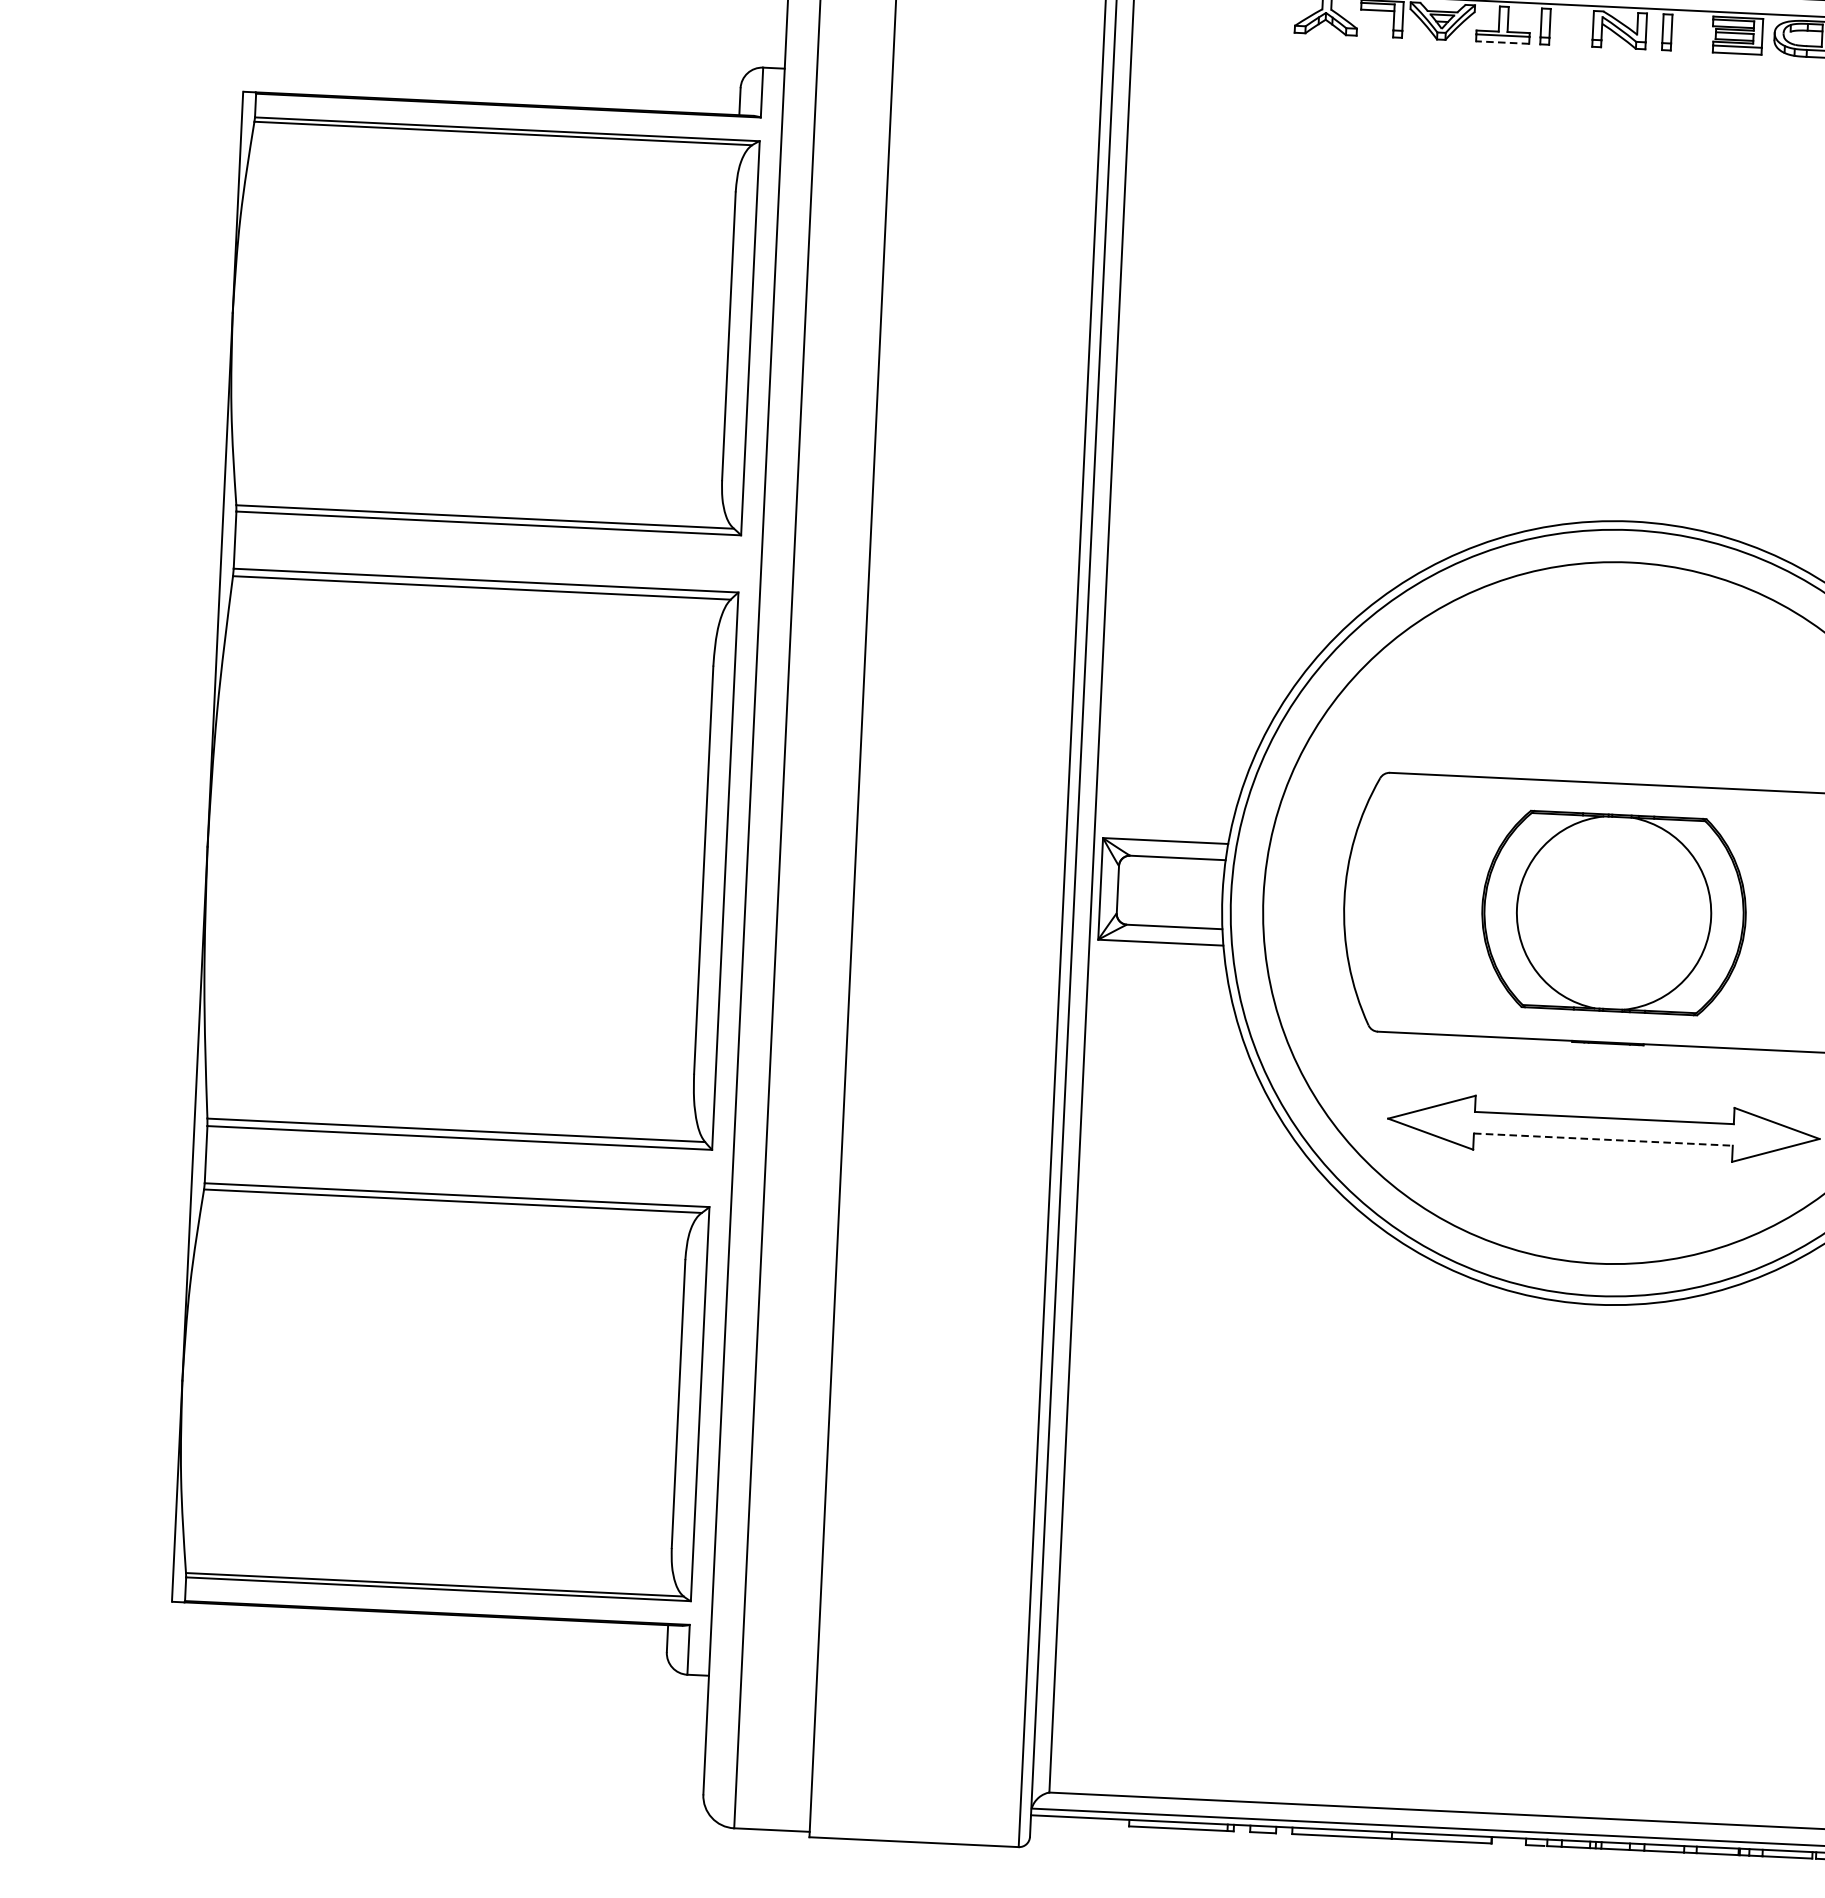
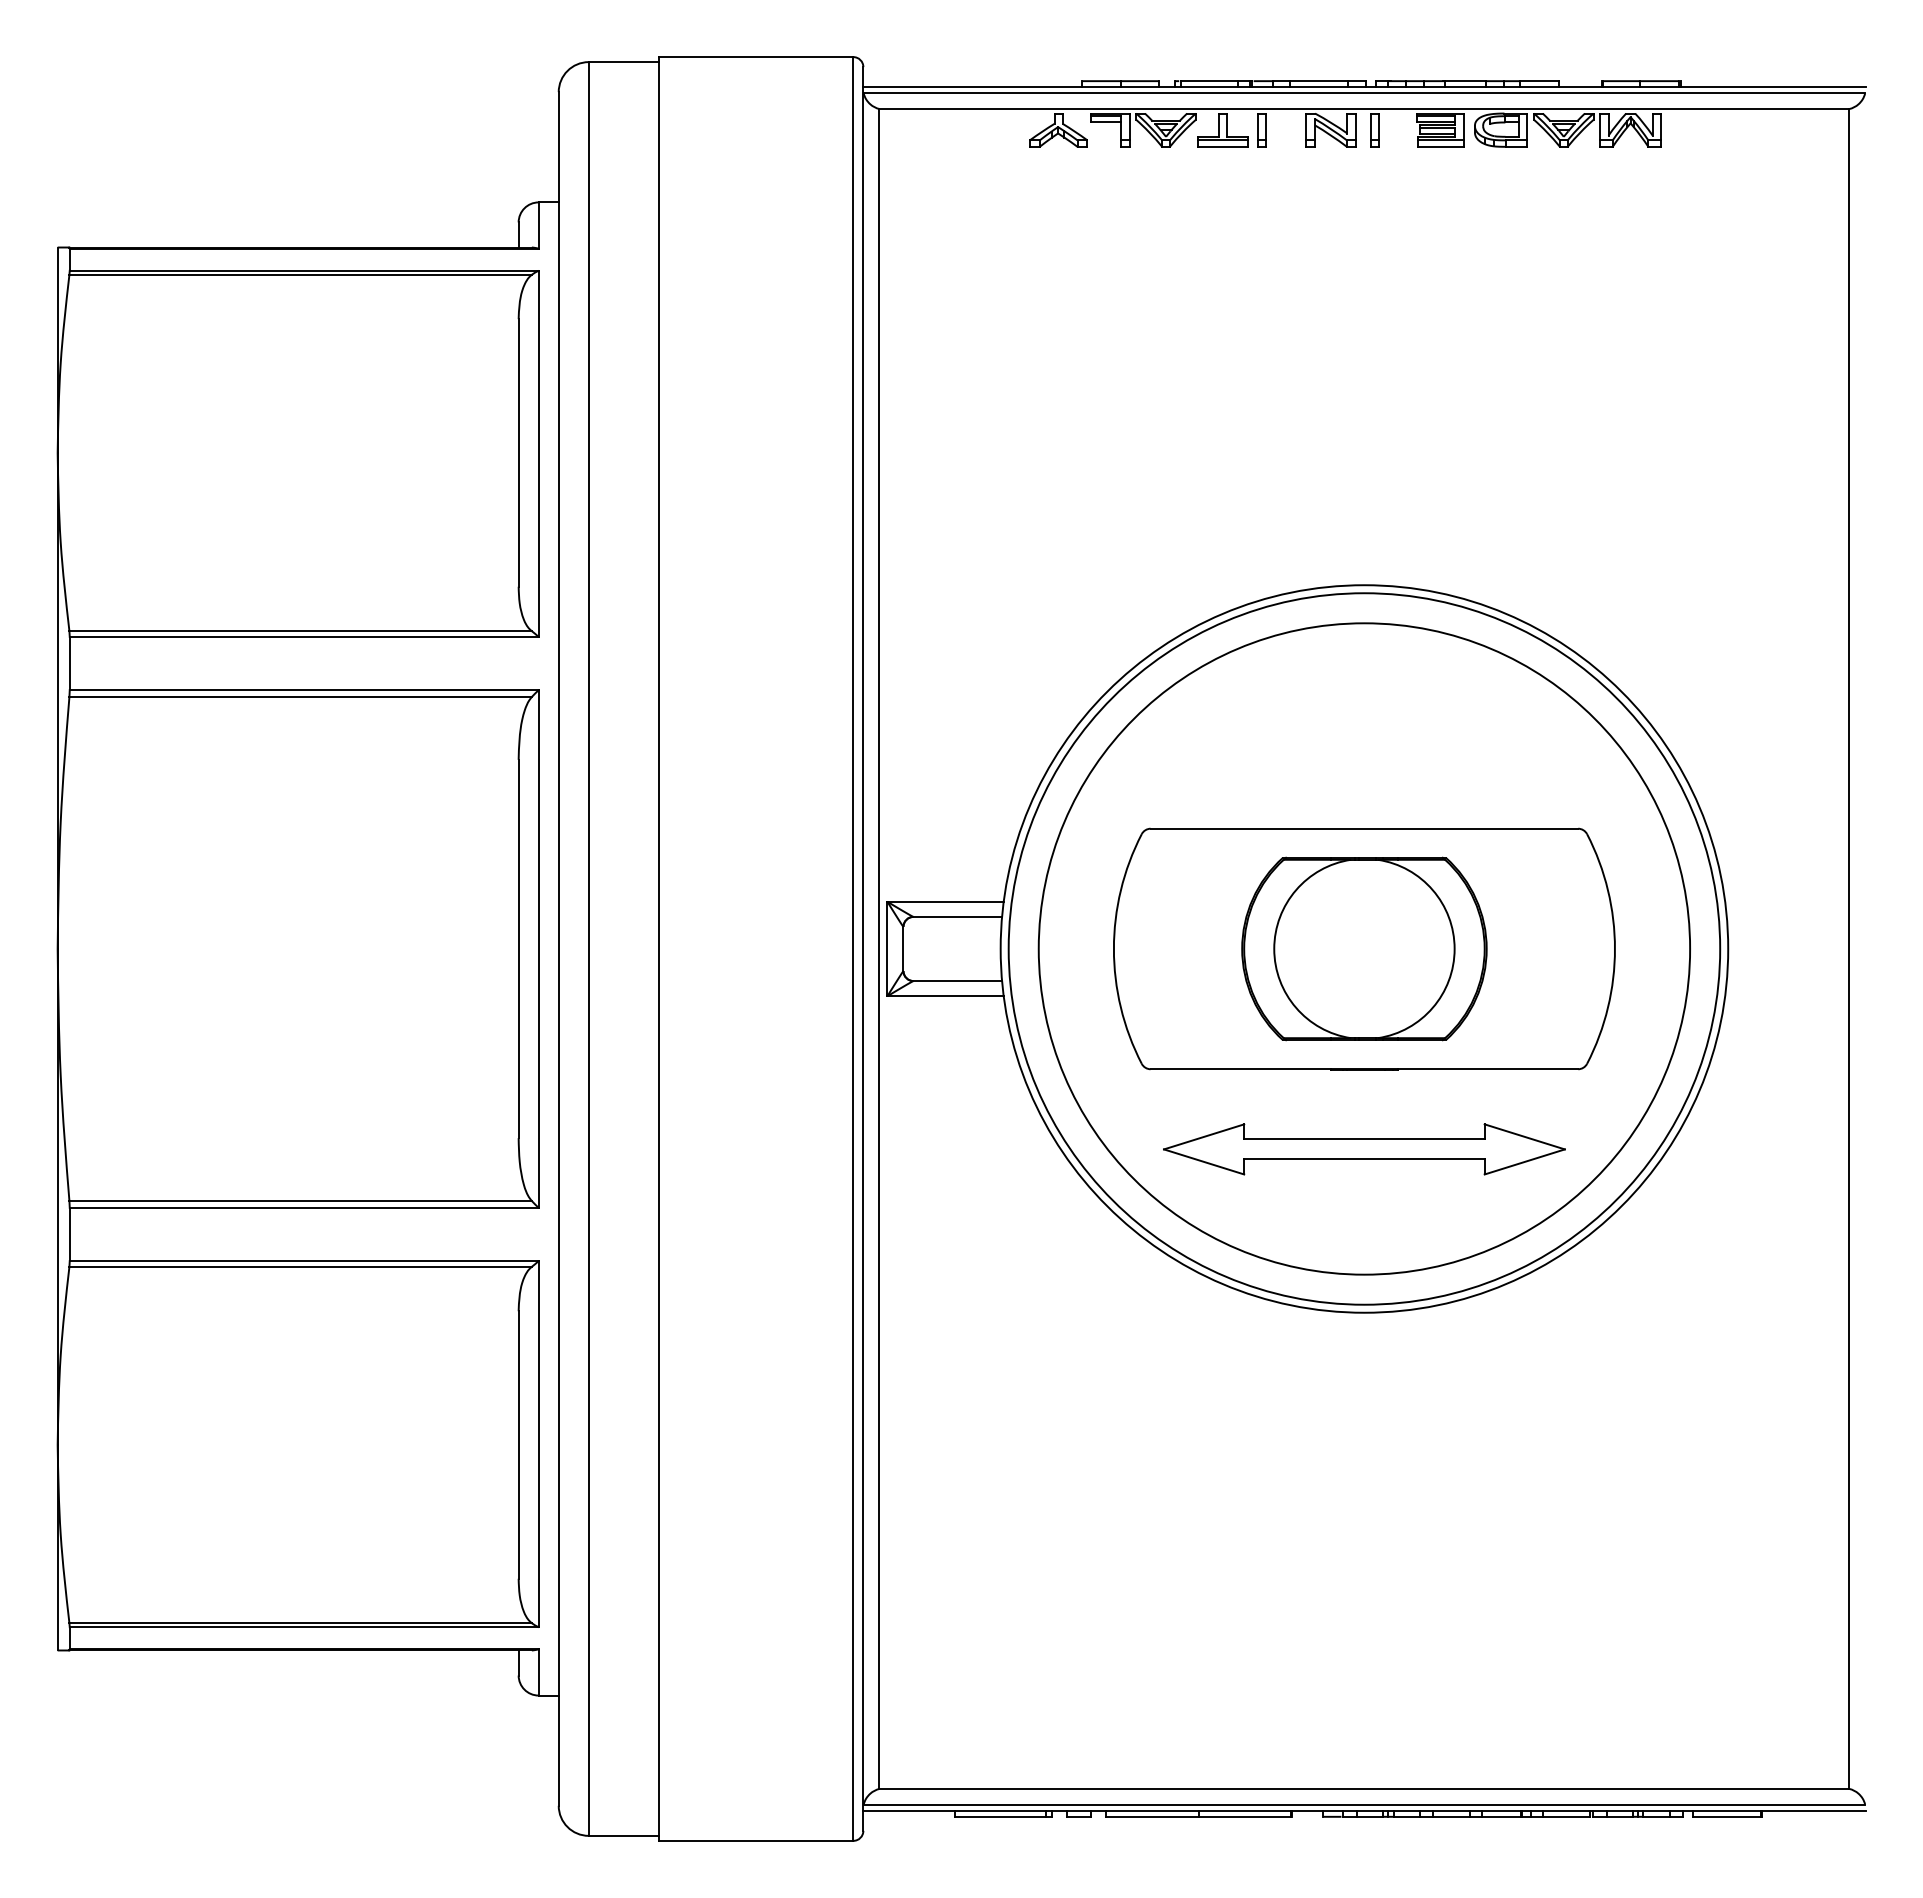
line: (1503, 42) -> (1223, 146), dashed -> solid
line: (1603, 1139) -> (1364, 1159), dashed -> solid

